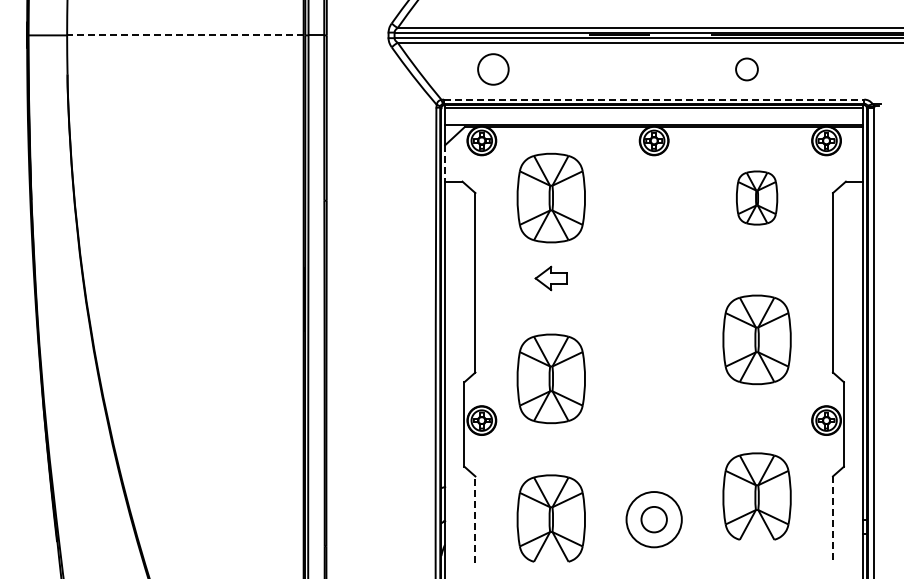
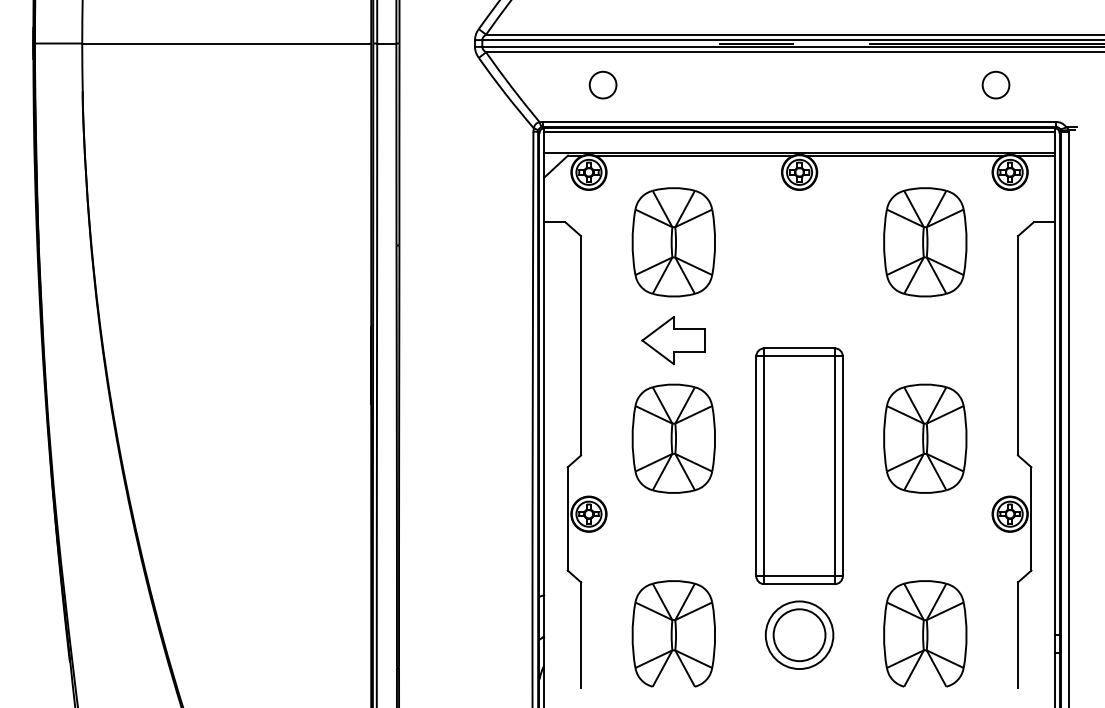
line: (184, 35) -> (225, 43), dashed -> solid
circle: (493, 69) -> (603, 85), size x0.71
circle: (746, 69) -> (995, 85), moved
line: (654, 99) -> (799, 121), dashed -> solid
line: (445, 163) -> (544, 200), dashed -> solid
part: (756, 197) -> (924, 241), size x1.67
part: (550, 278) -> (672, 340), size x1.67
part: (756, 339) -> (924, 438), moved
part: (550, 378) -> (672, 438), moved
part: (654, 381) -> (799, 466), added
part: (756, 496) -> (924, 633), moved
line: (475, 519) -> (581, 635), dashed -> solid
circle: (653, 519) -> (798, 635), size x1.67
line: (832, 520) -> (1017, 636), dashed -> solid

